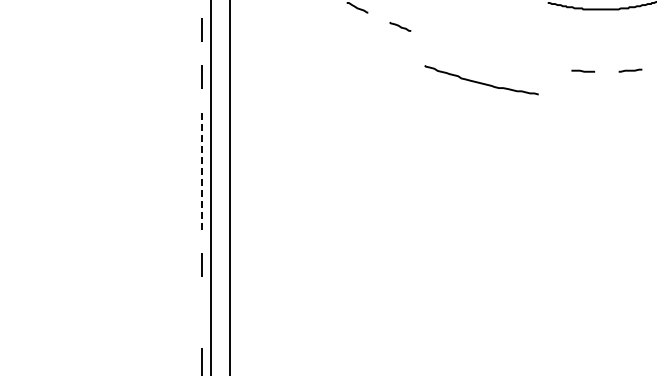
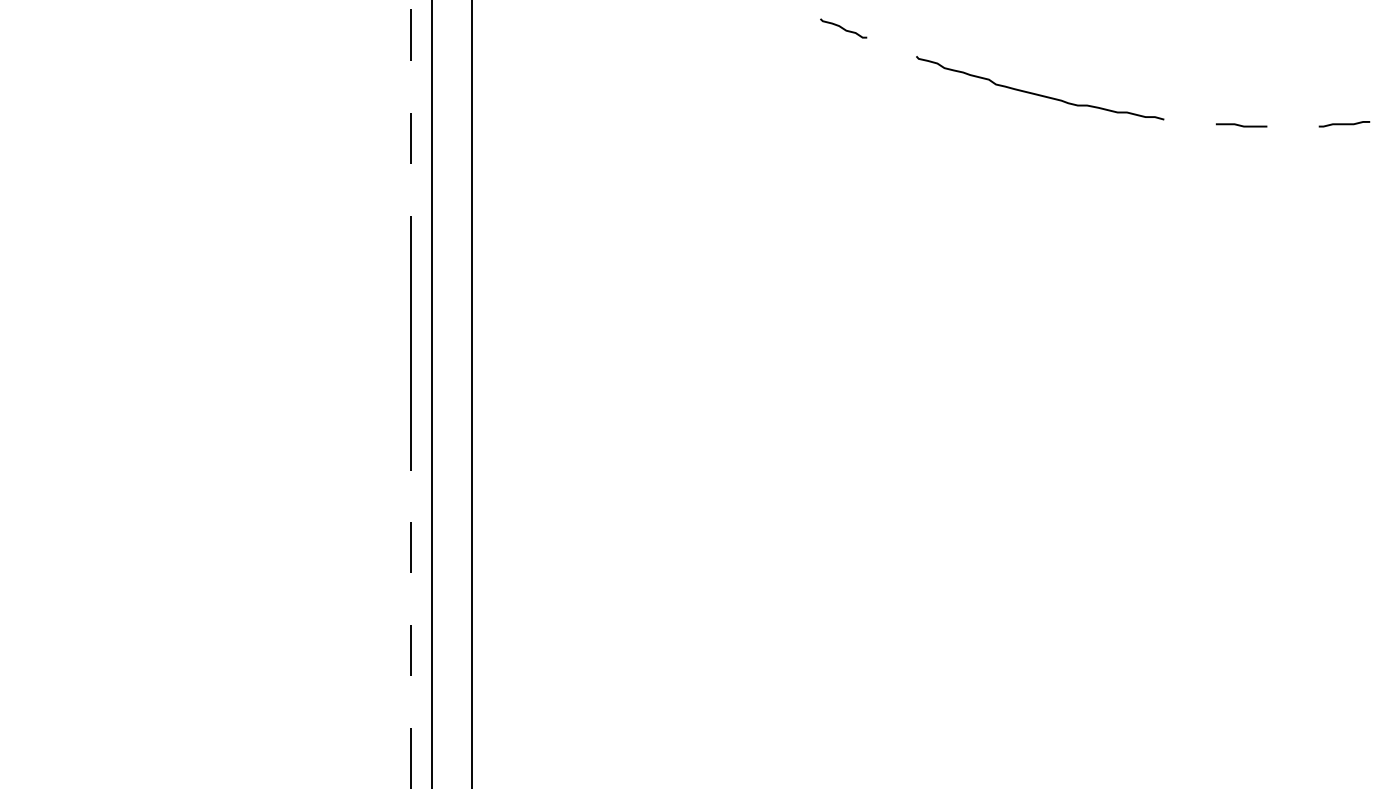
curve: (481, 82) -> (1039, 93), moved
line: (201, 171) -> (410, 343), dashed -> solid
line: (201, 312) -> (410, 650), added

